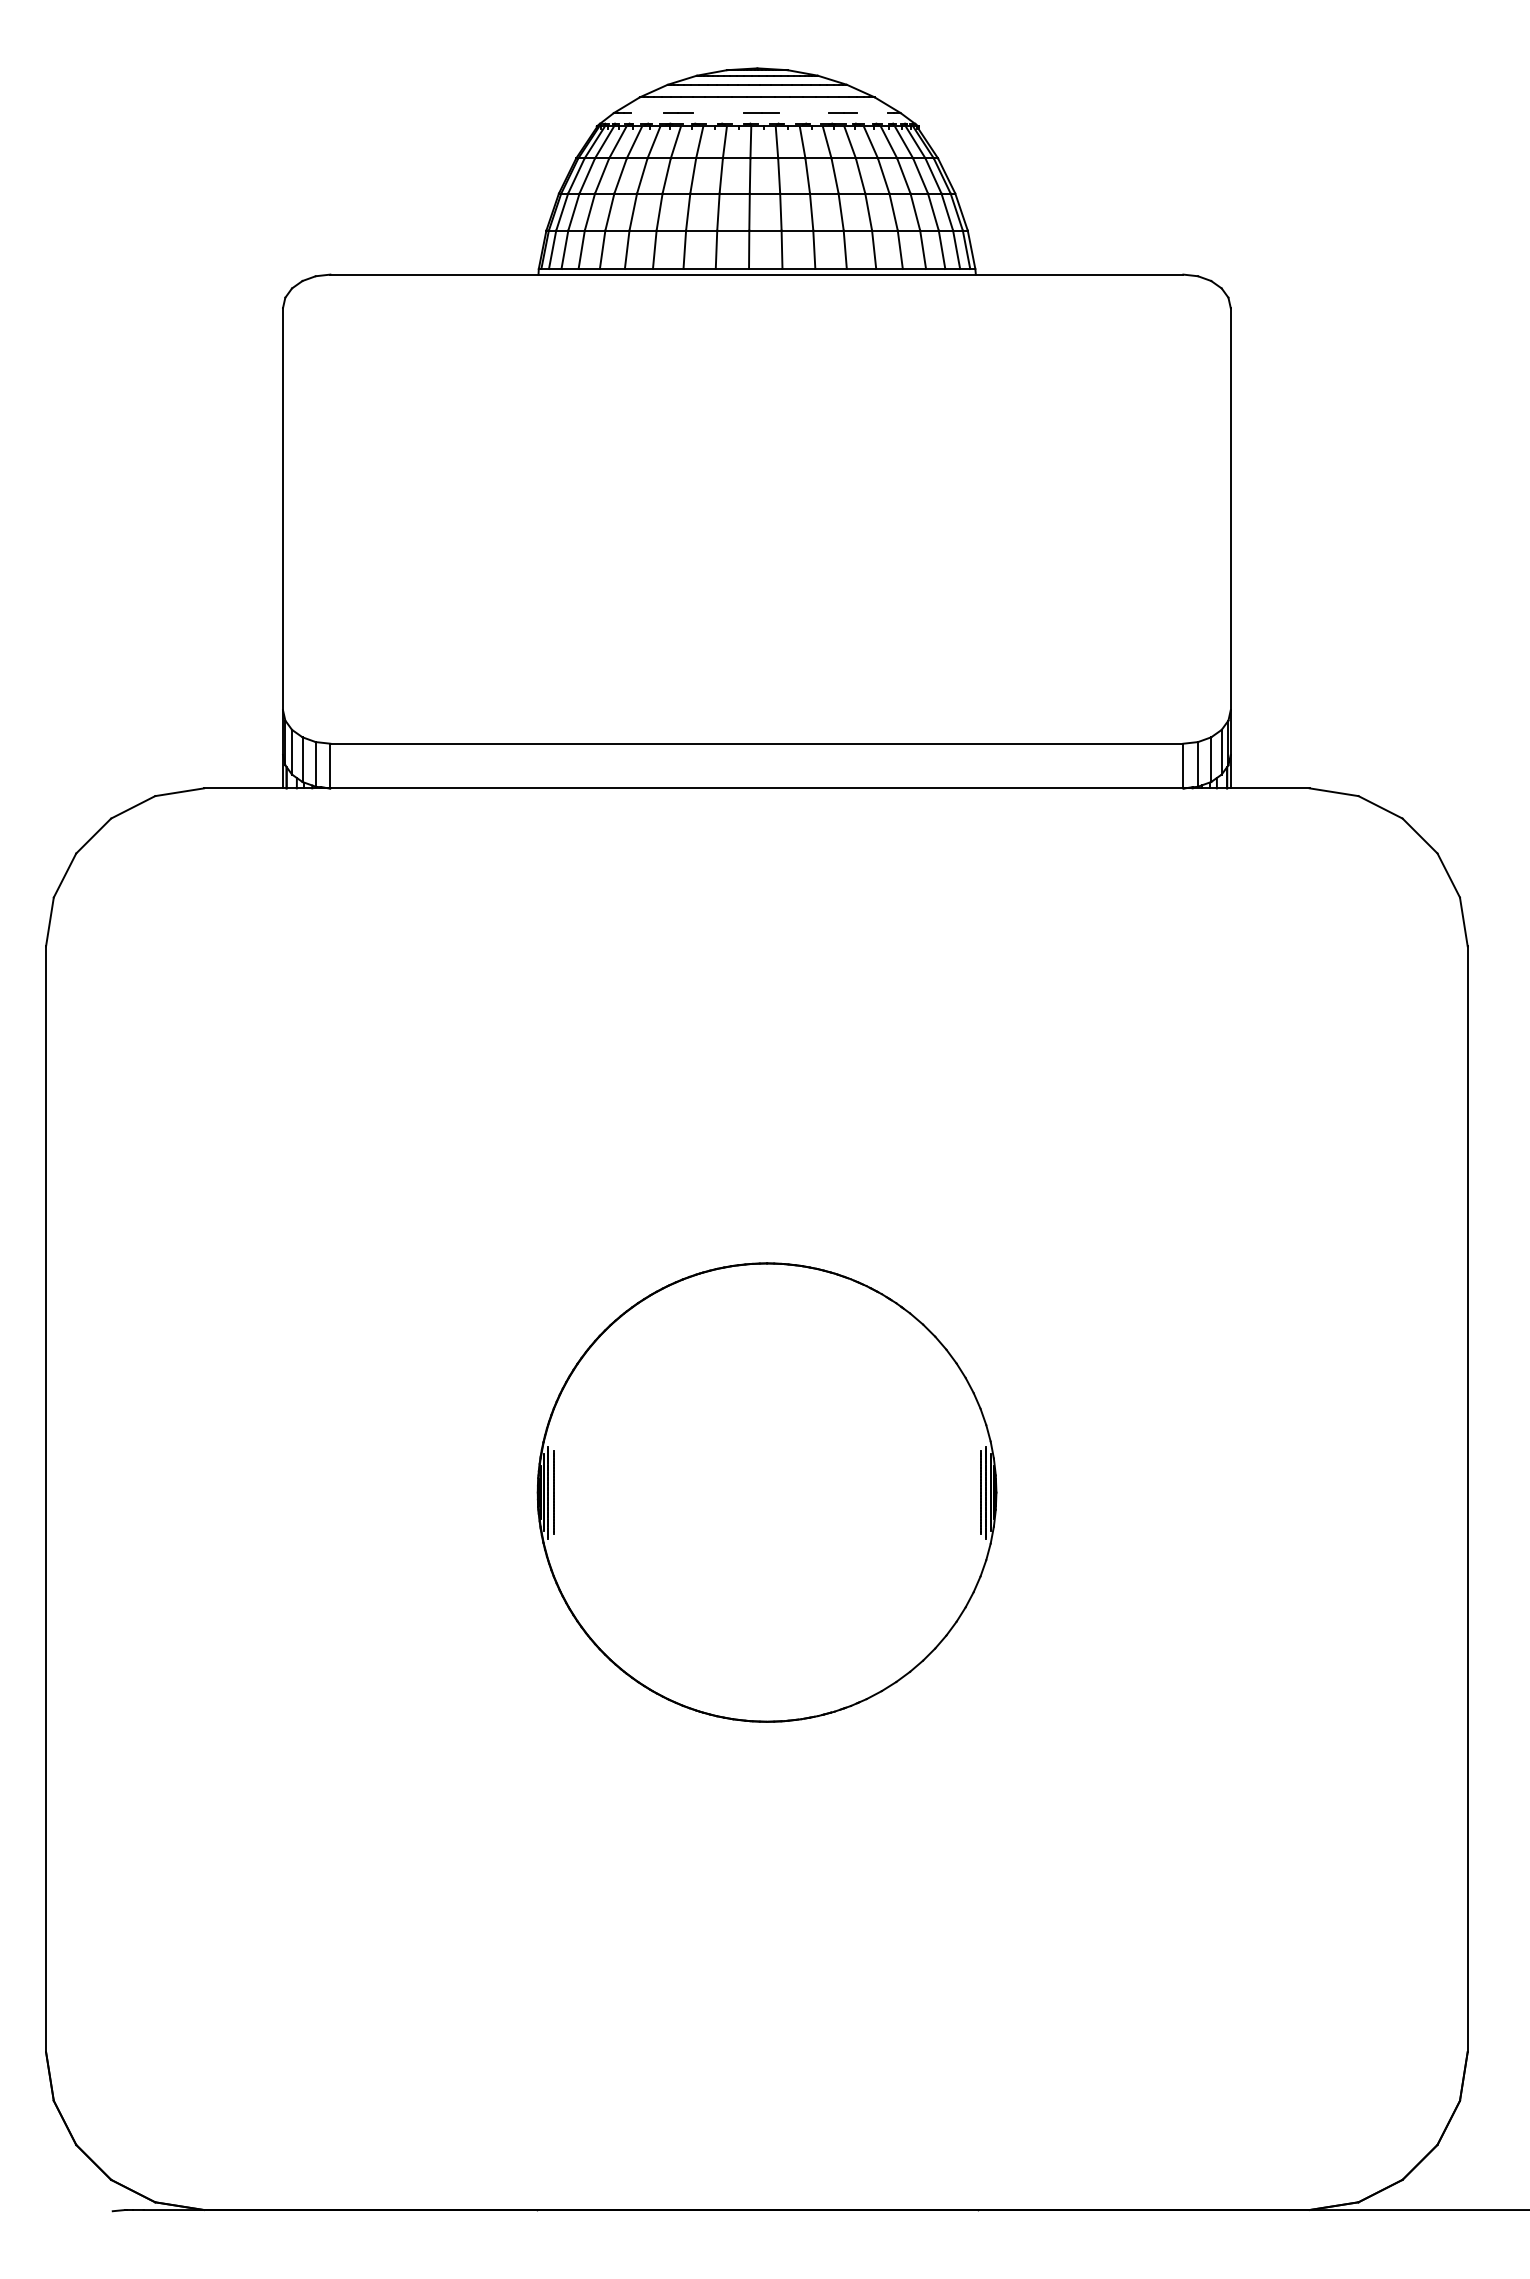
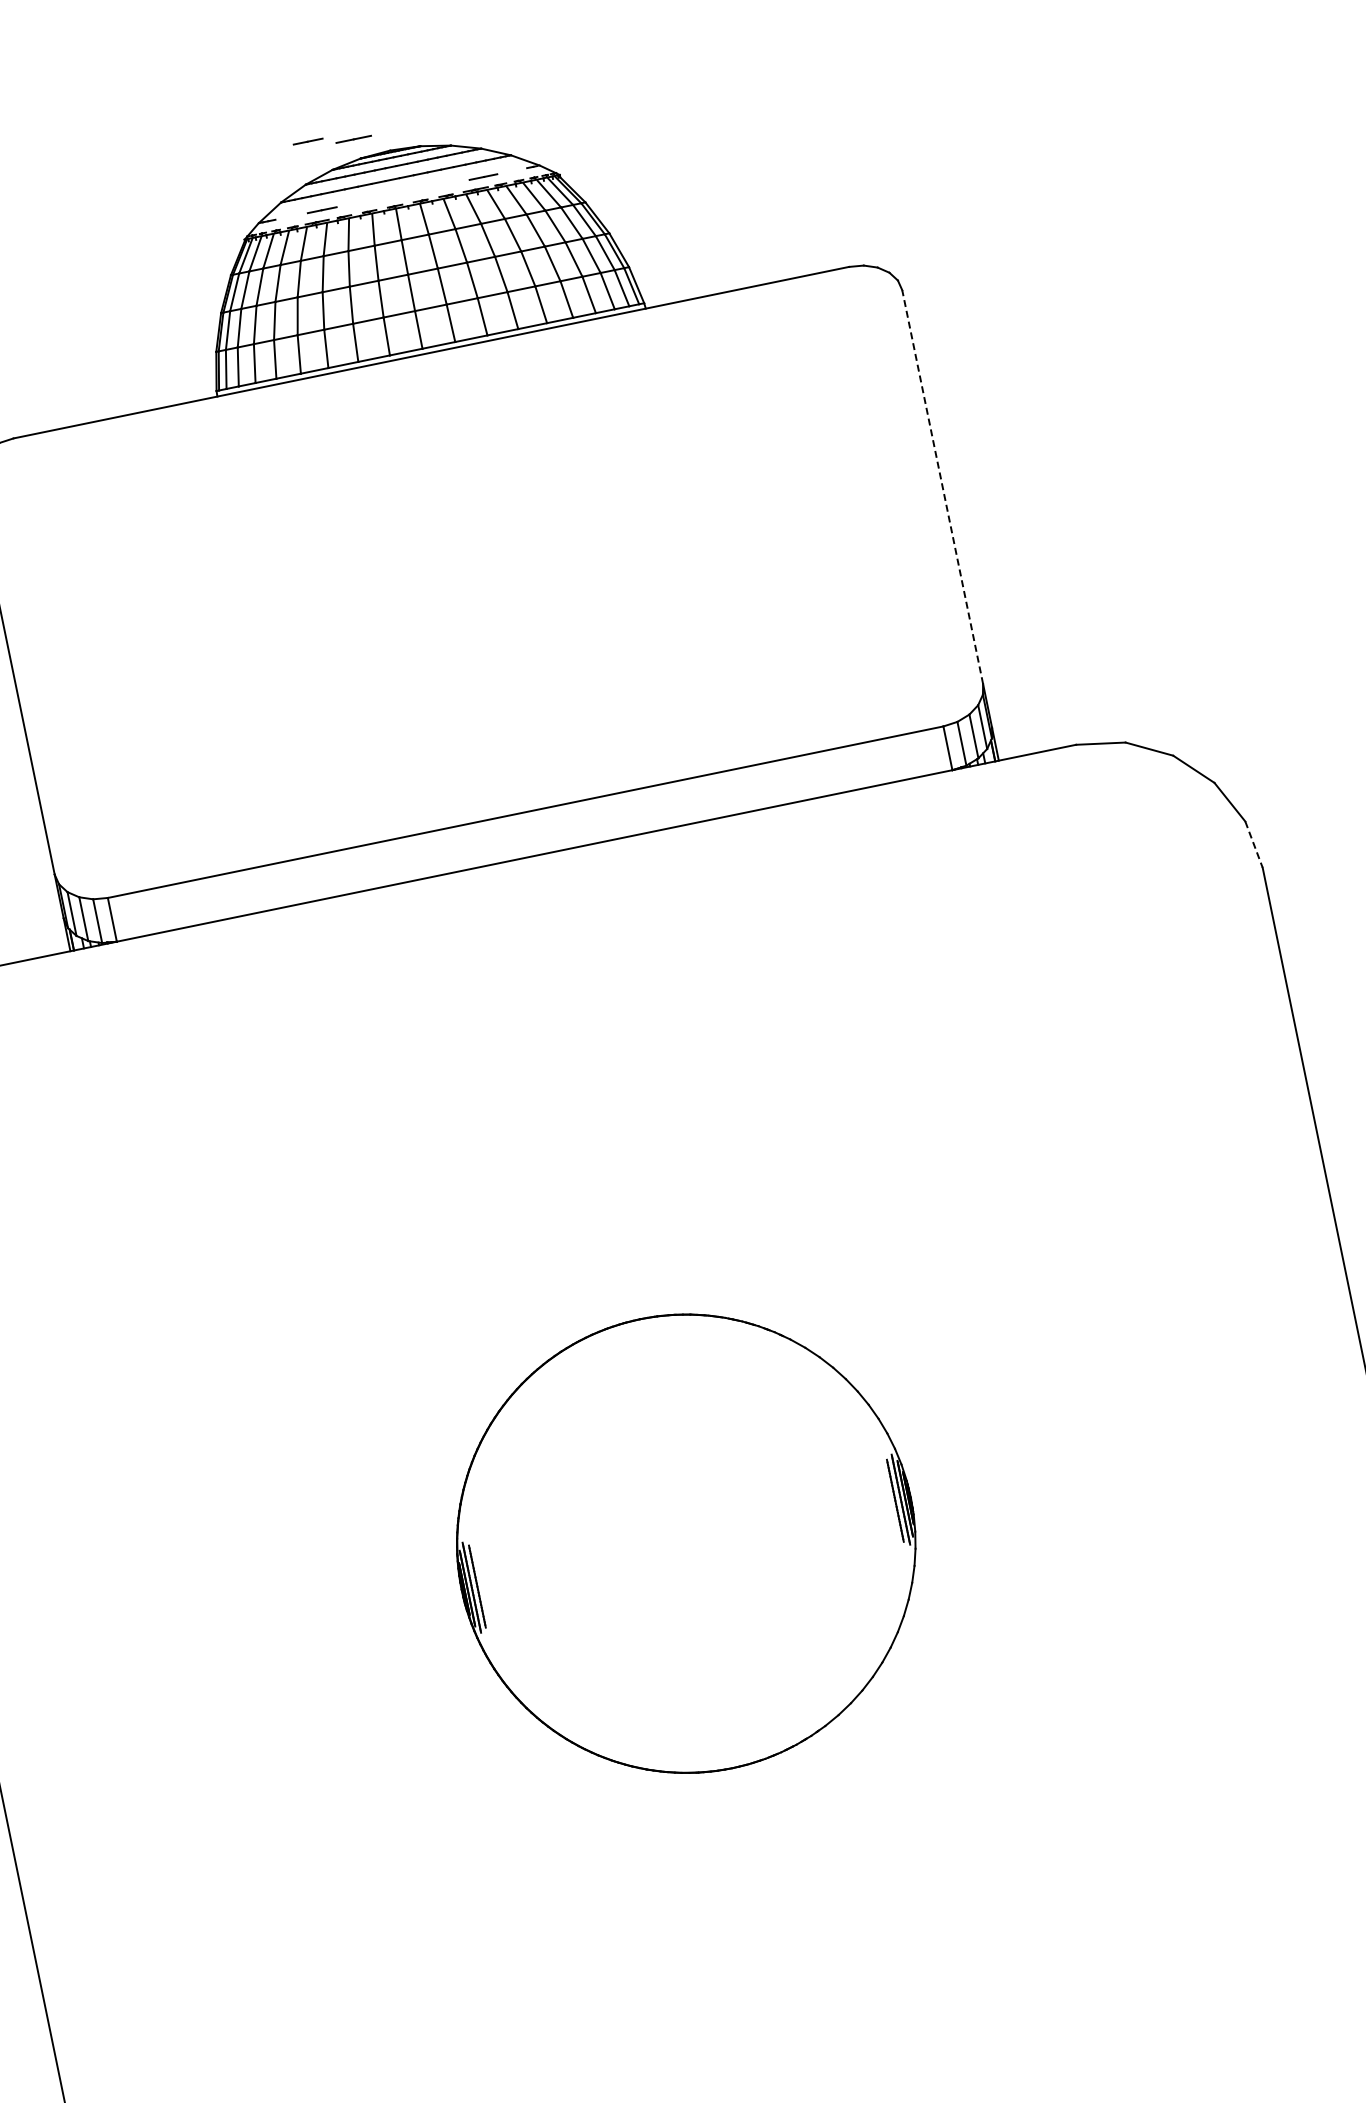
line: (678, 42) -> (307, 141), added
line: (761, 112) -> (353, 138), moved
line: (1230, 508) -> (942, 486), solid -> dashed
line: (1463, 921) -> (1253, 844), solid -> dashed

